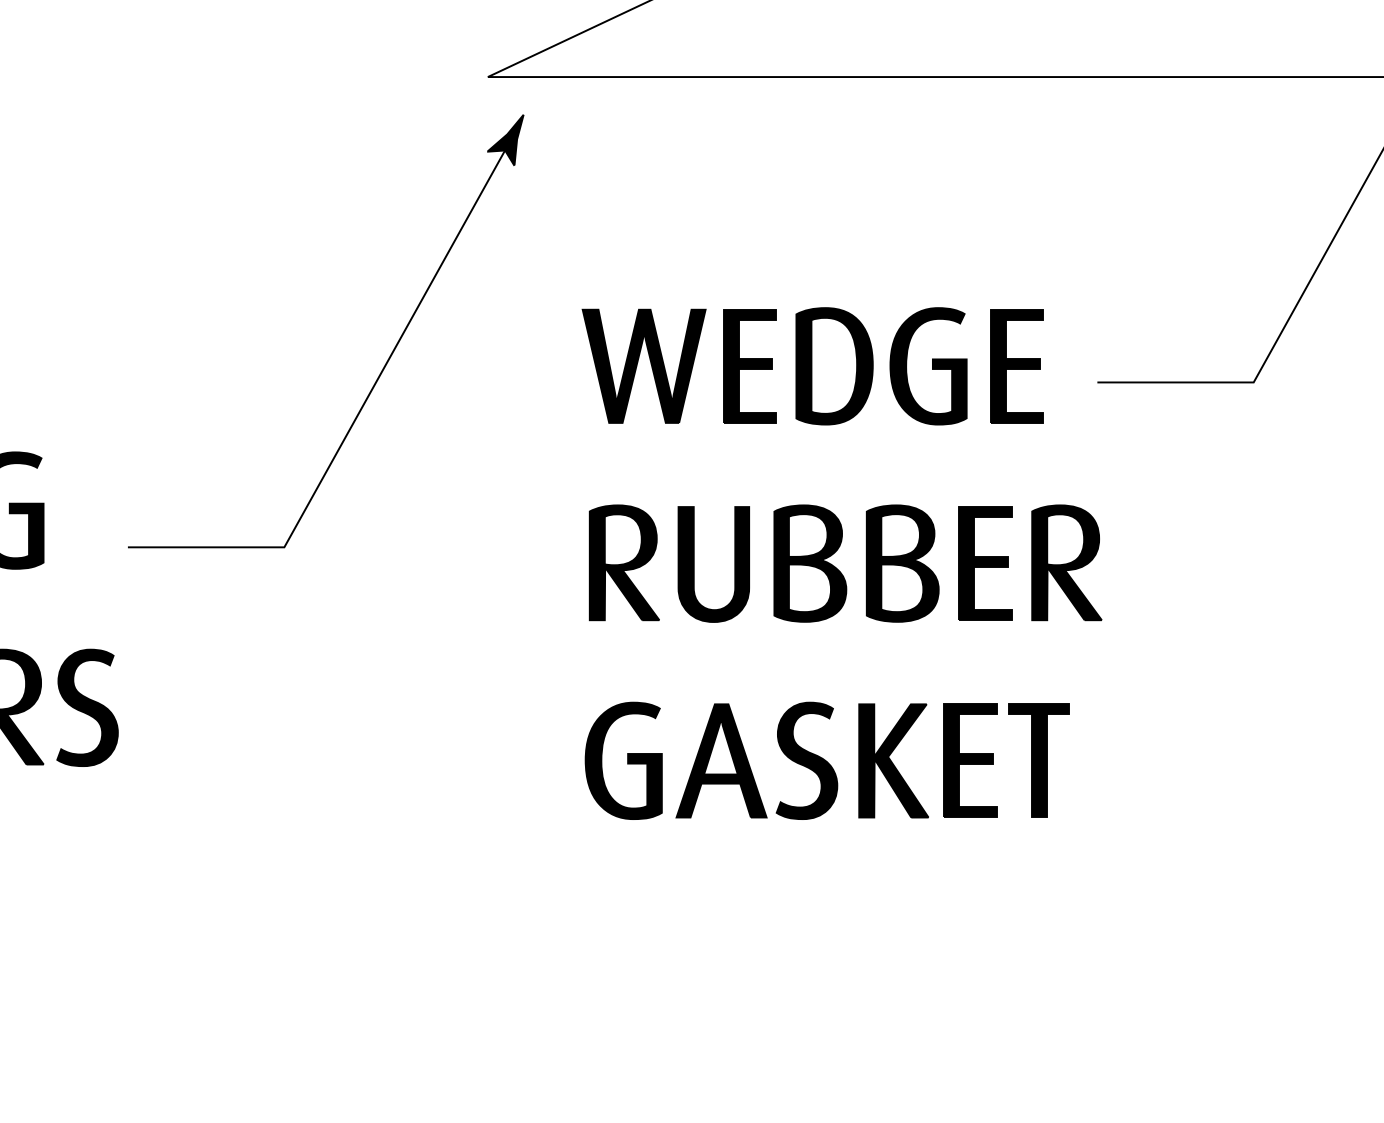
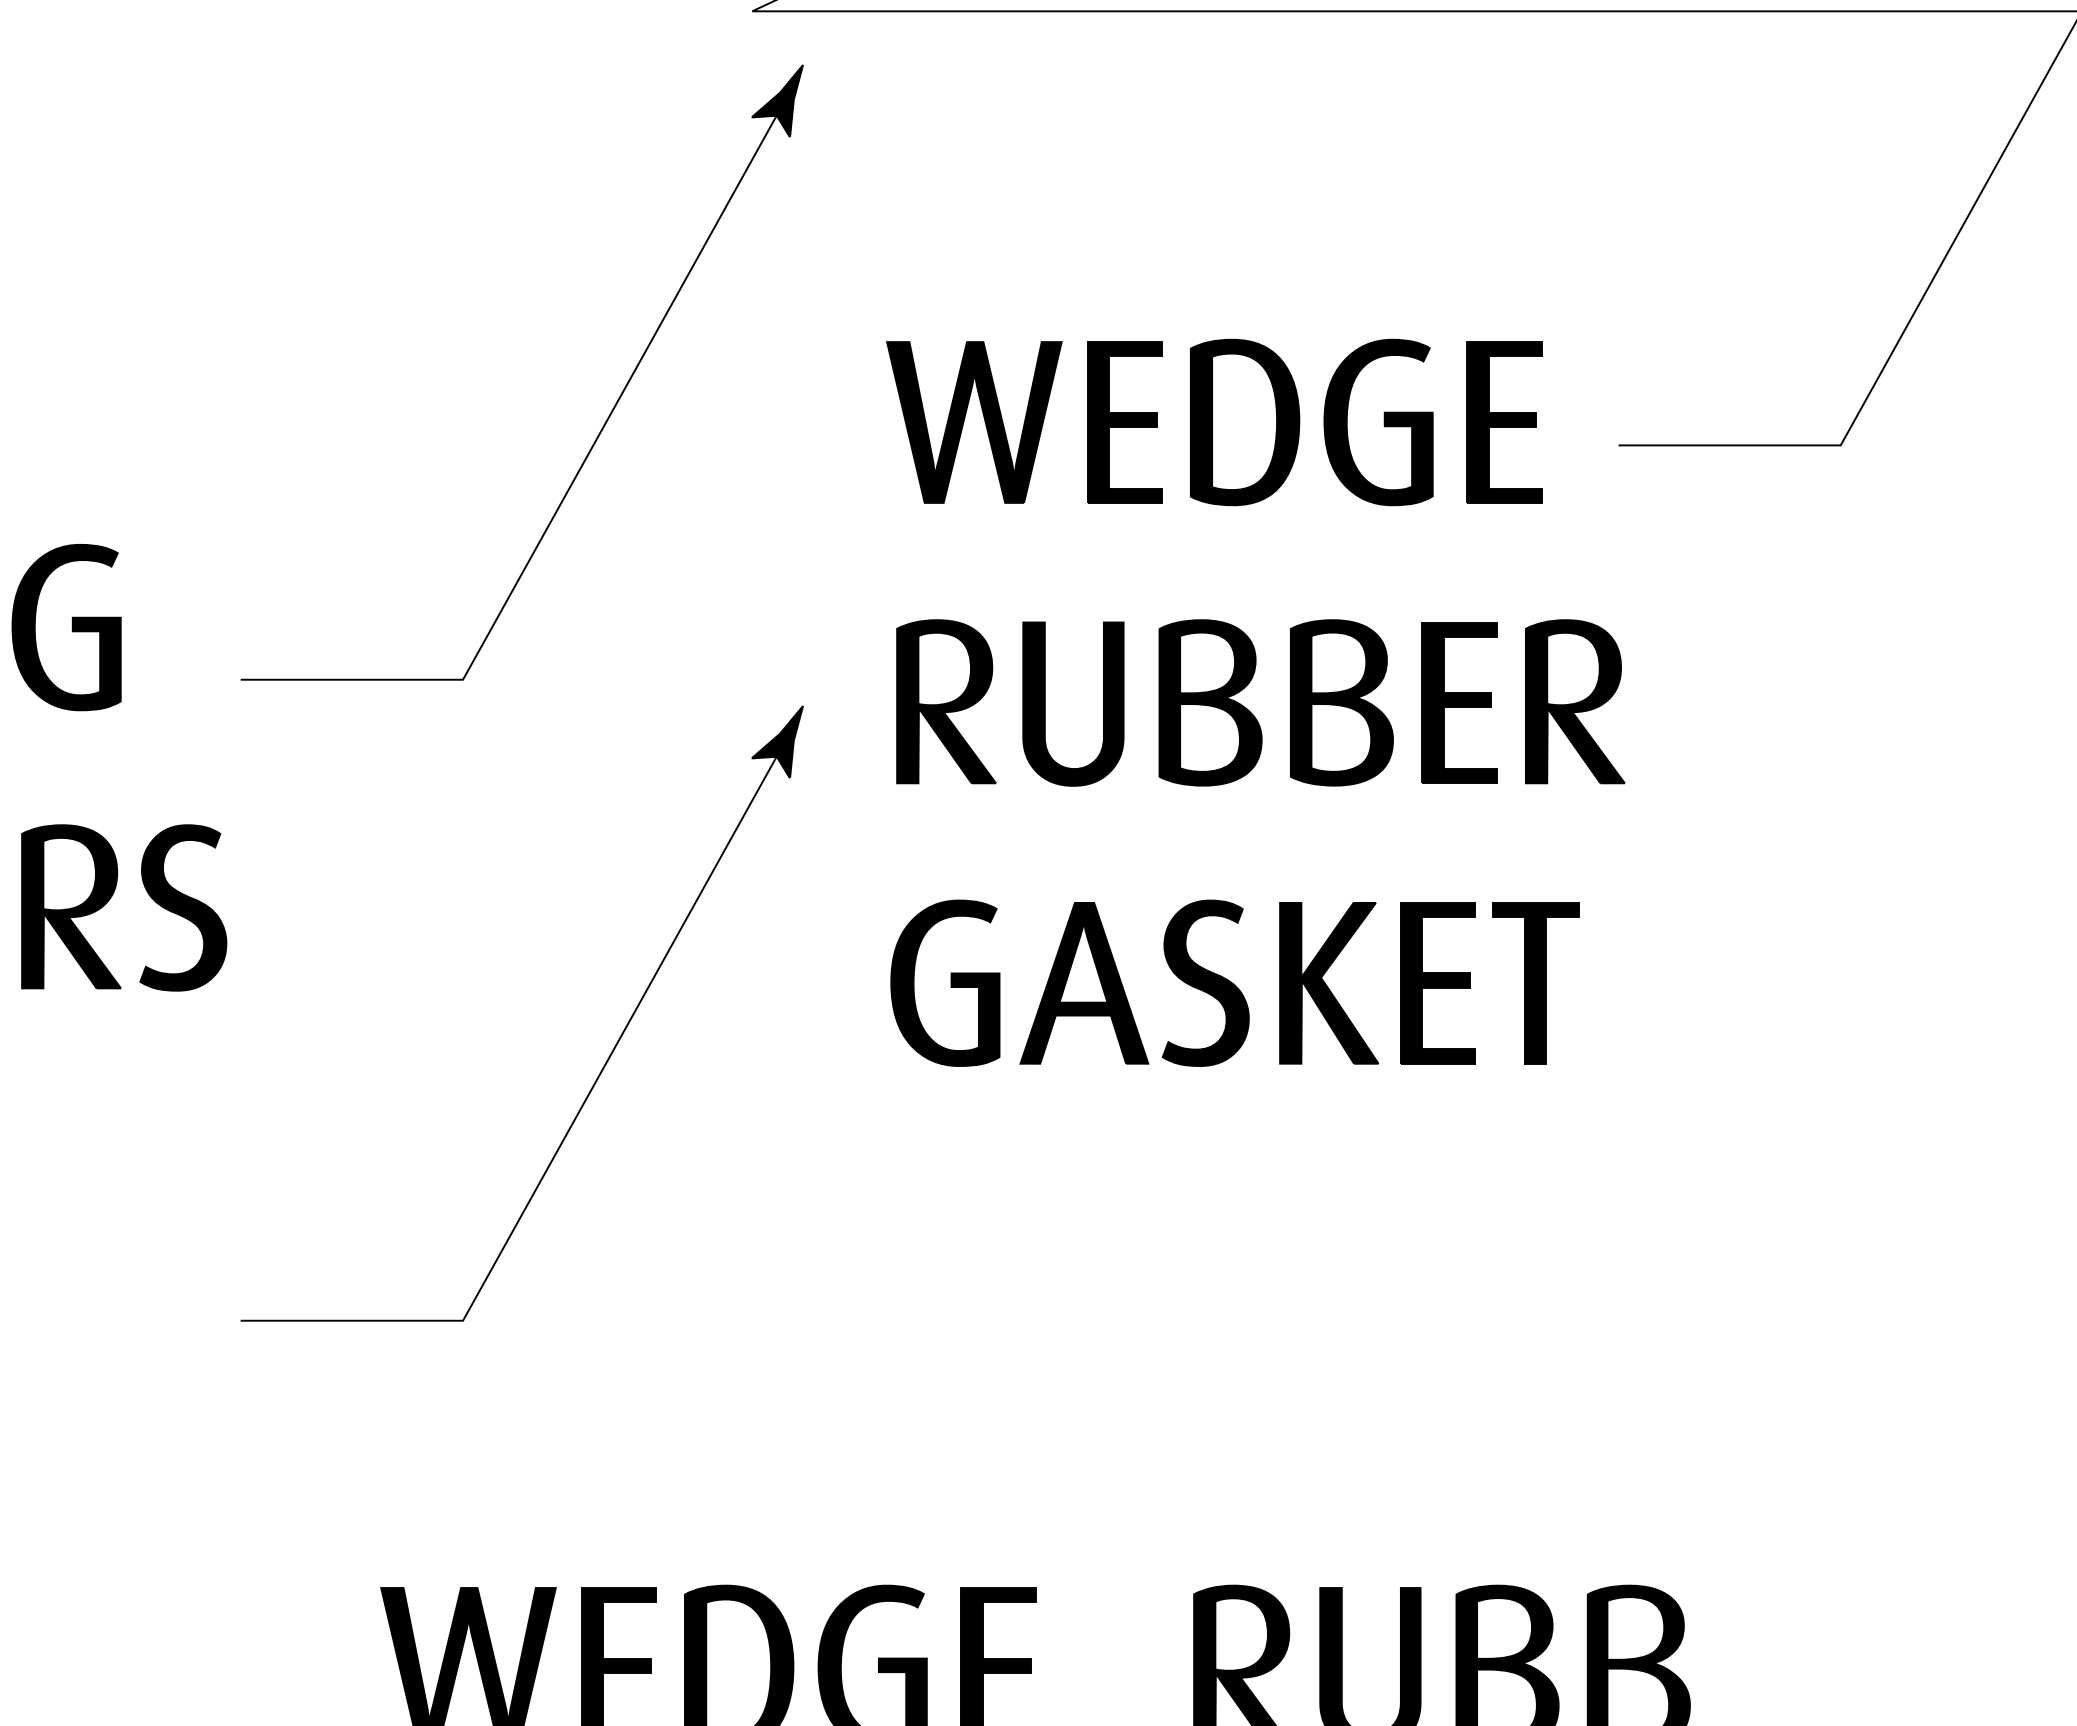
part: (386, 812) -> (608, 1056), added

